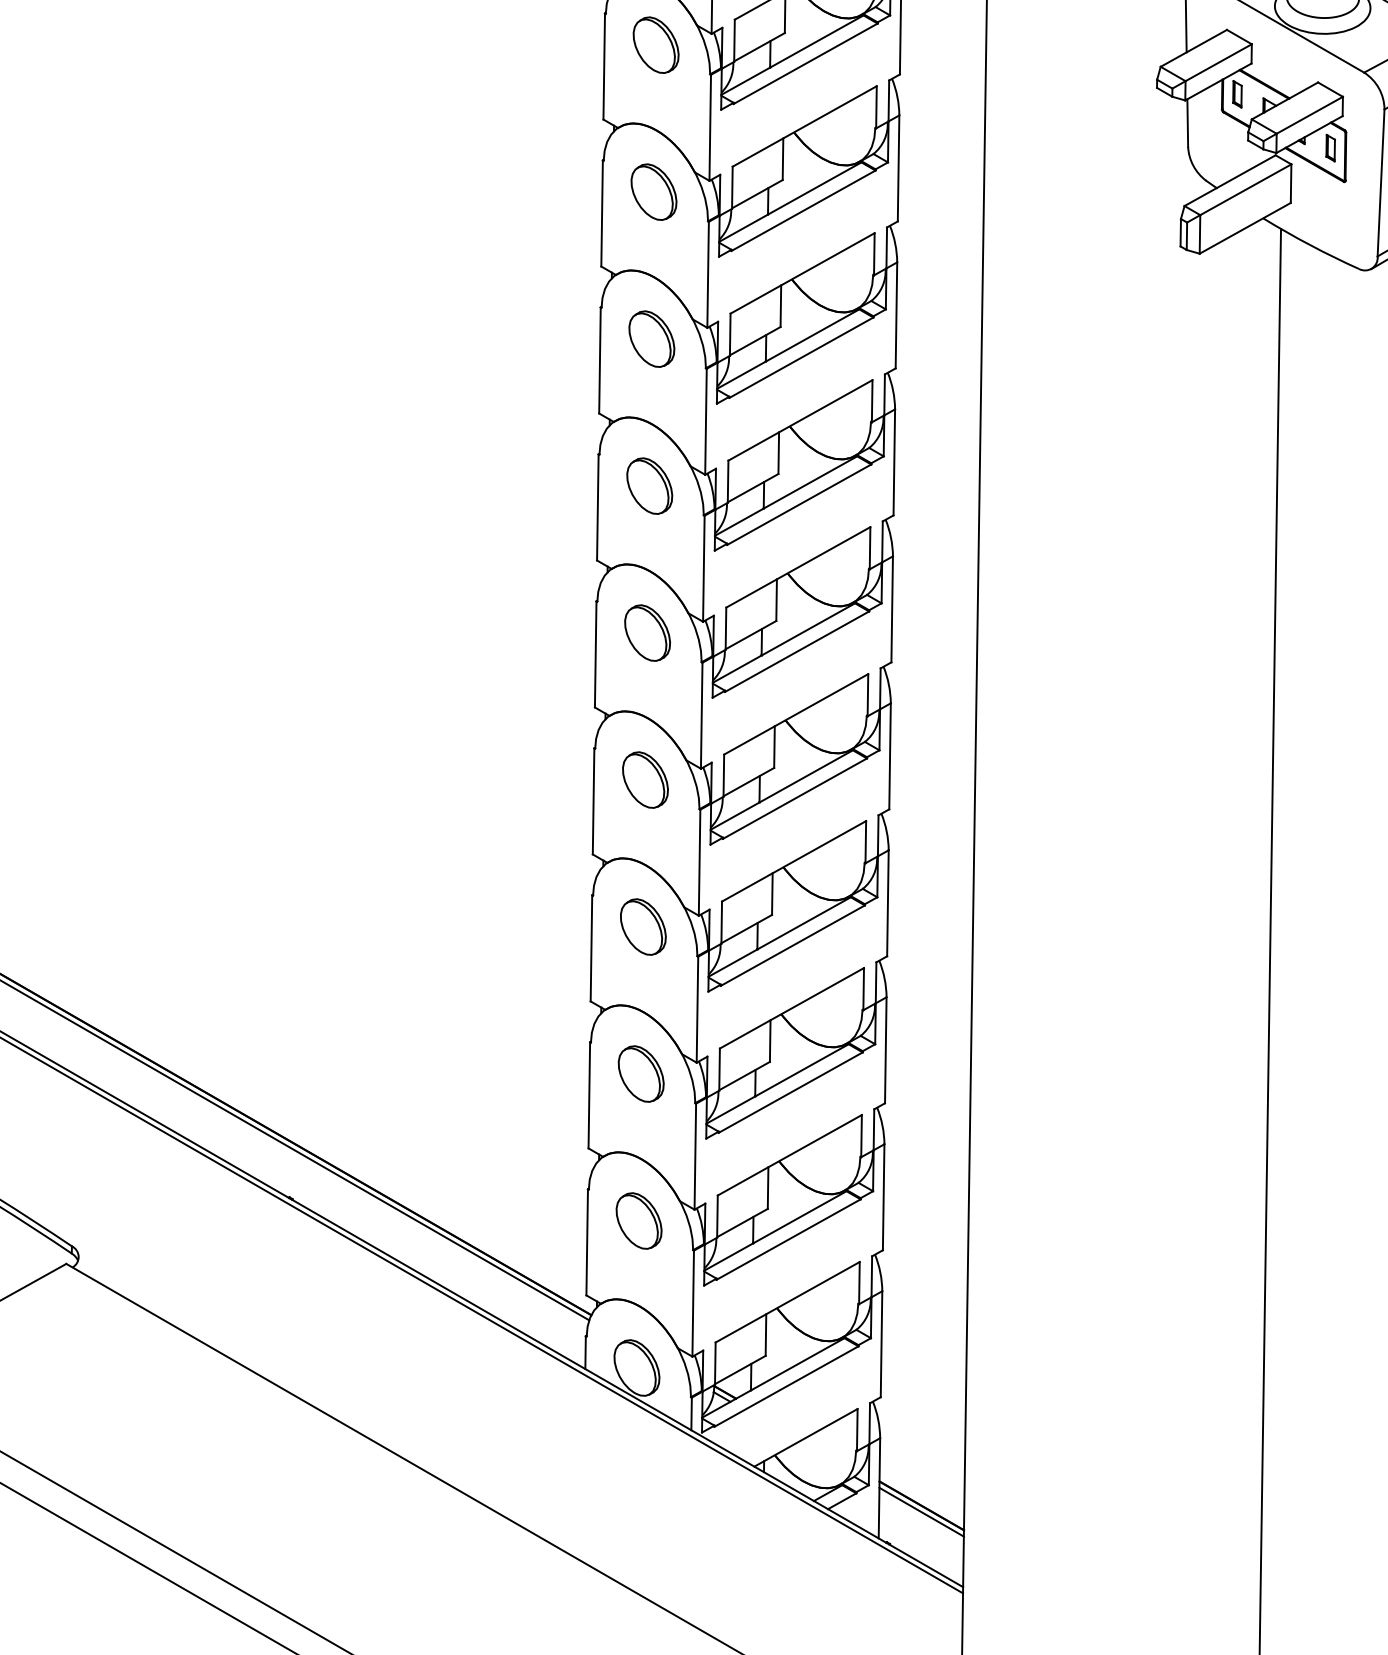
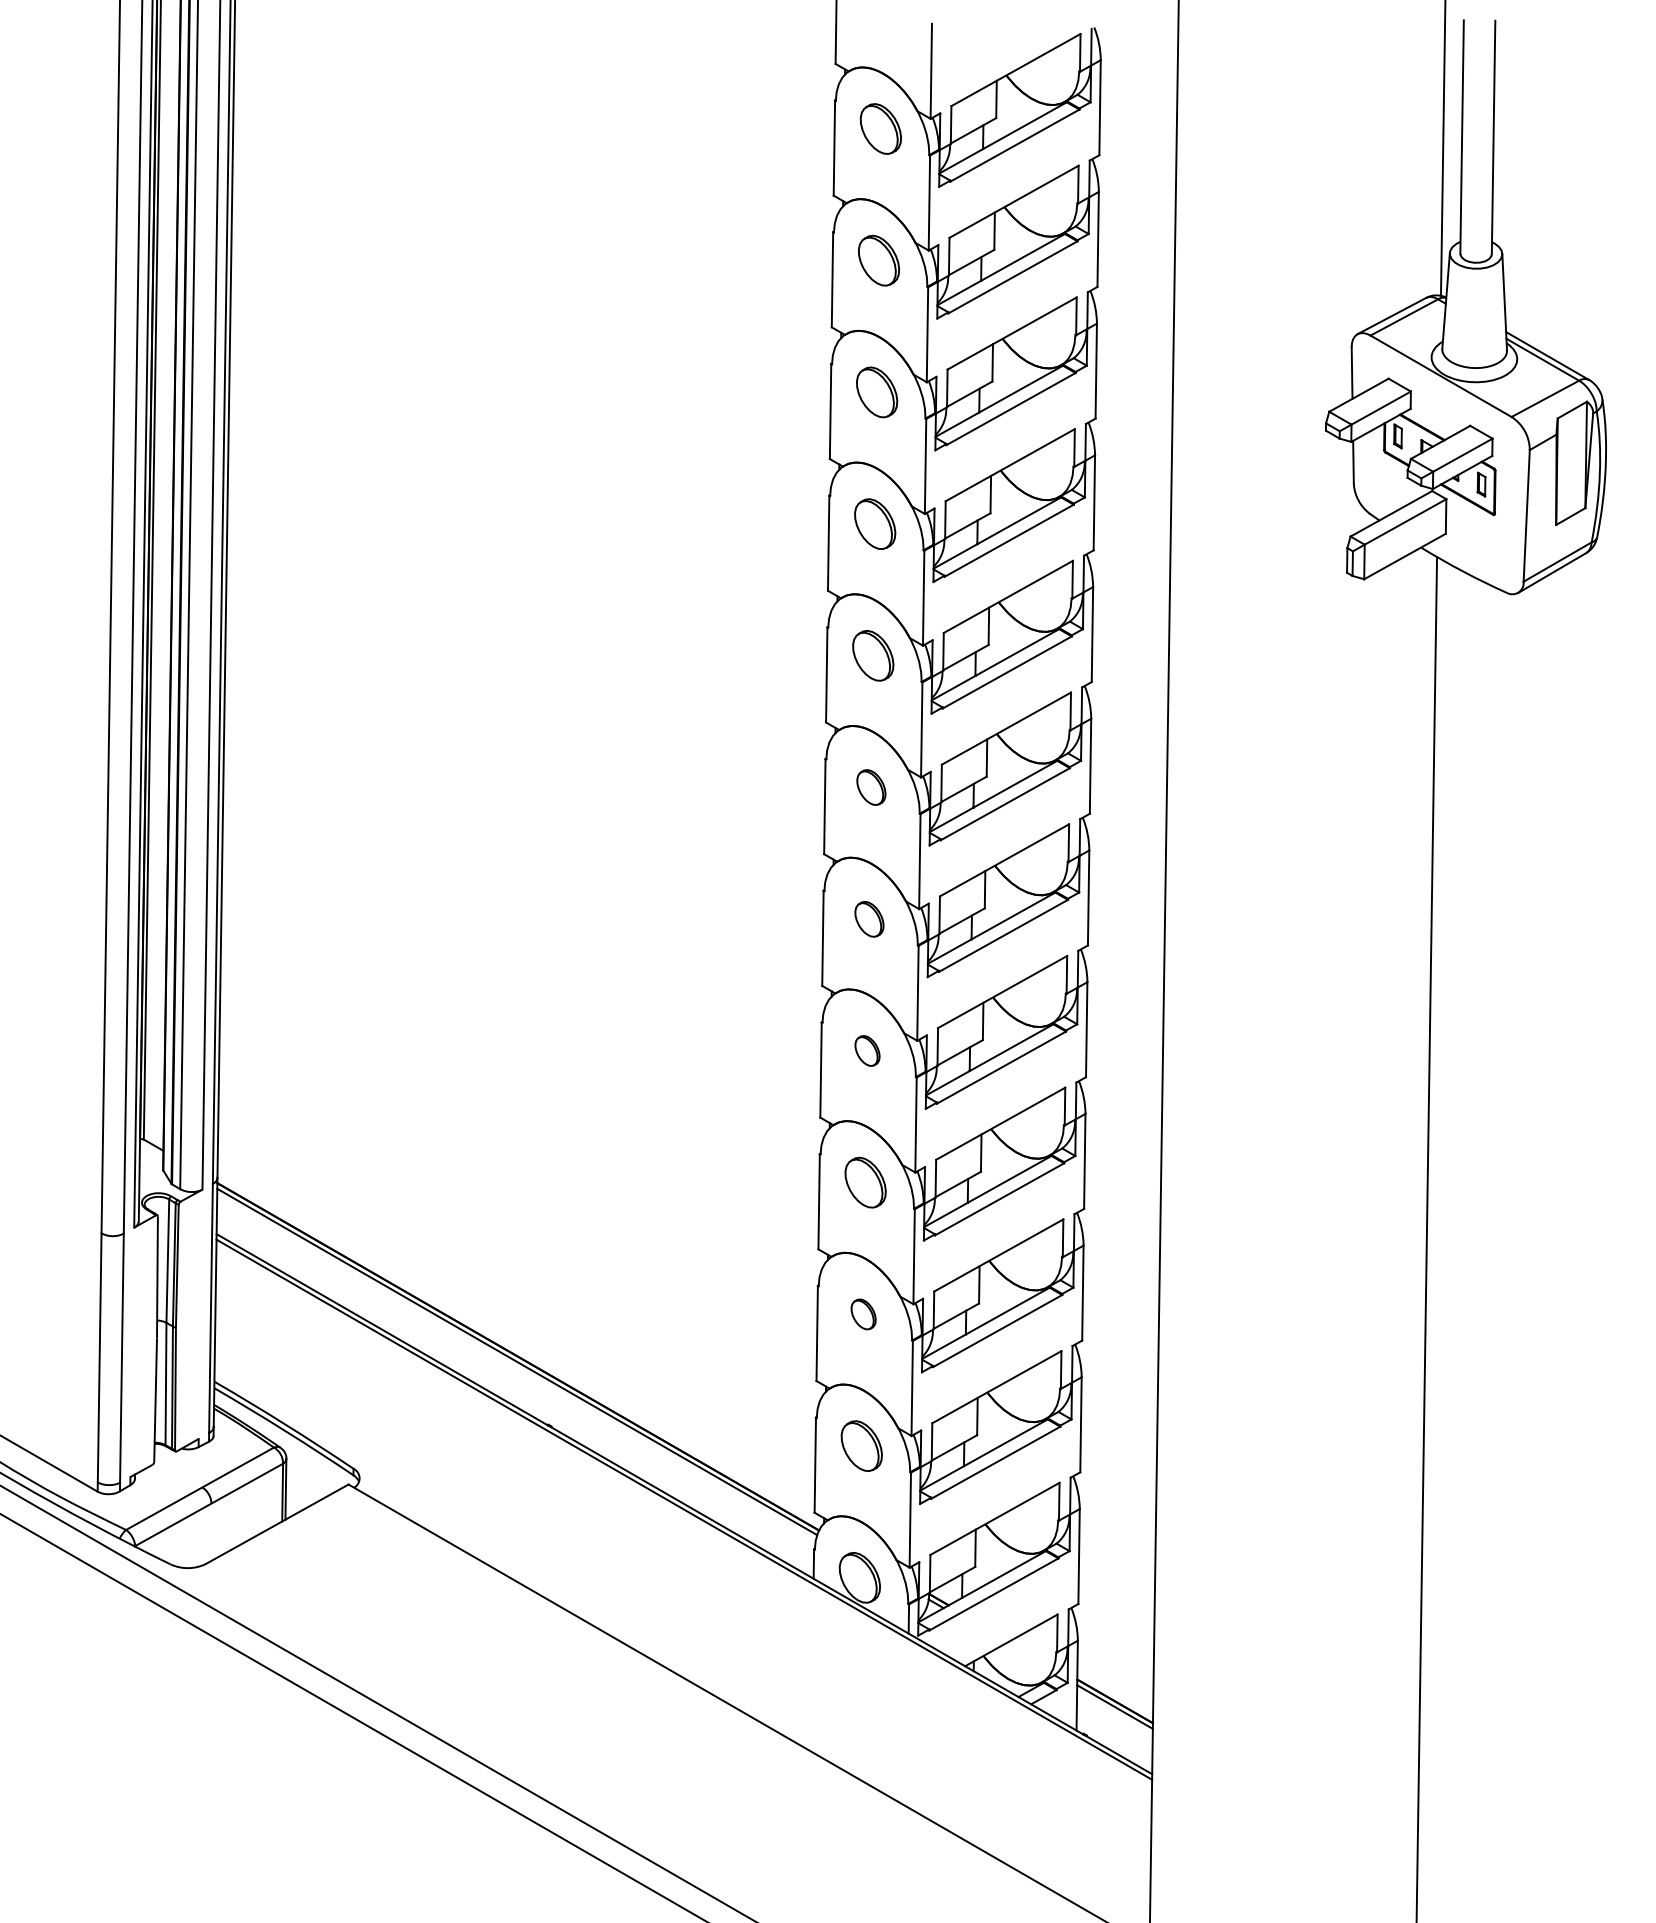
part: (649, 486) -> (871, 787), size x0.7
part: (647, 633) -> (869, 919), size x0.7
part: (645, 779) -> (867, 1050), size x0.6
part: (640, 1074) -> (863, 1314), size x0.6

